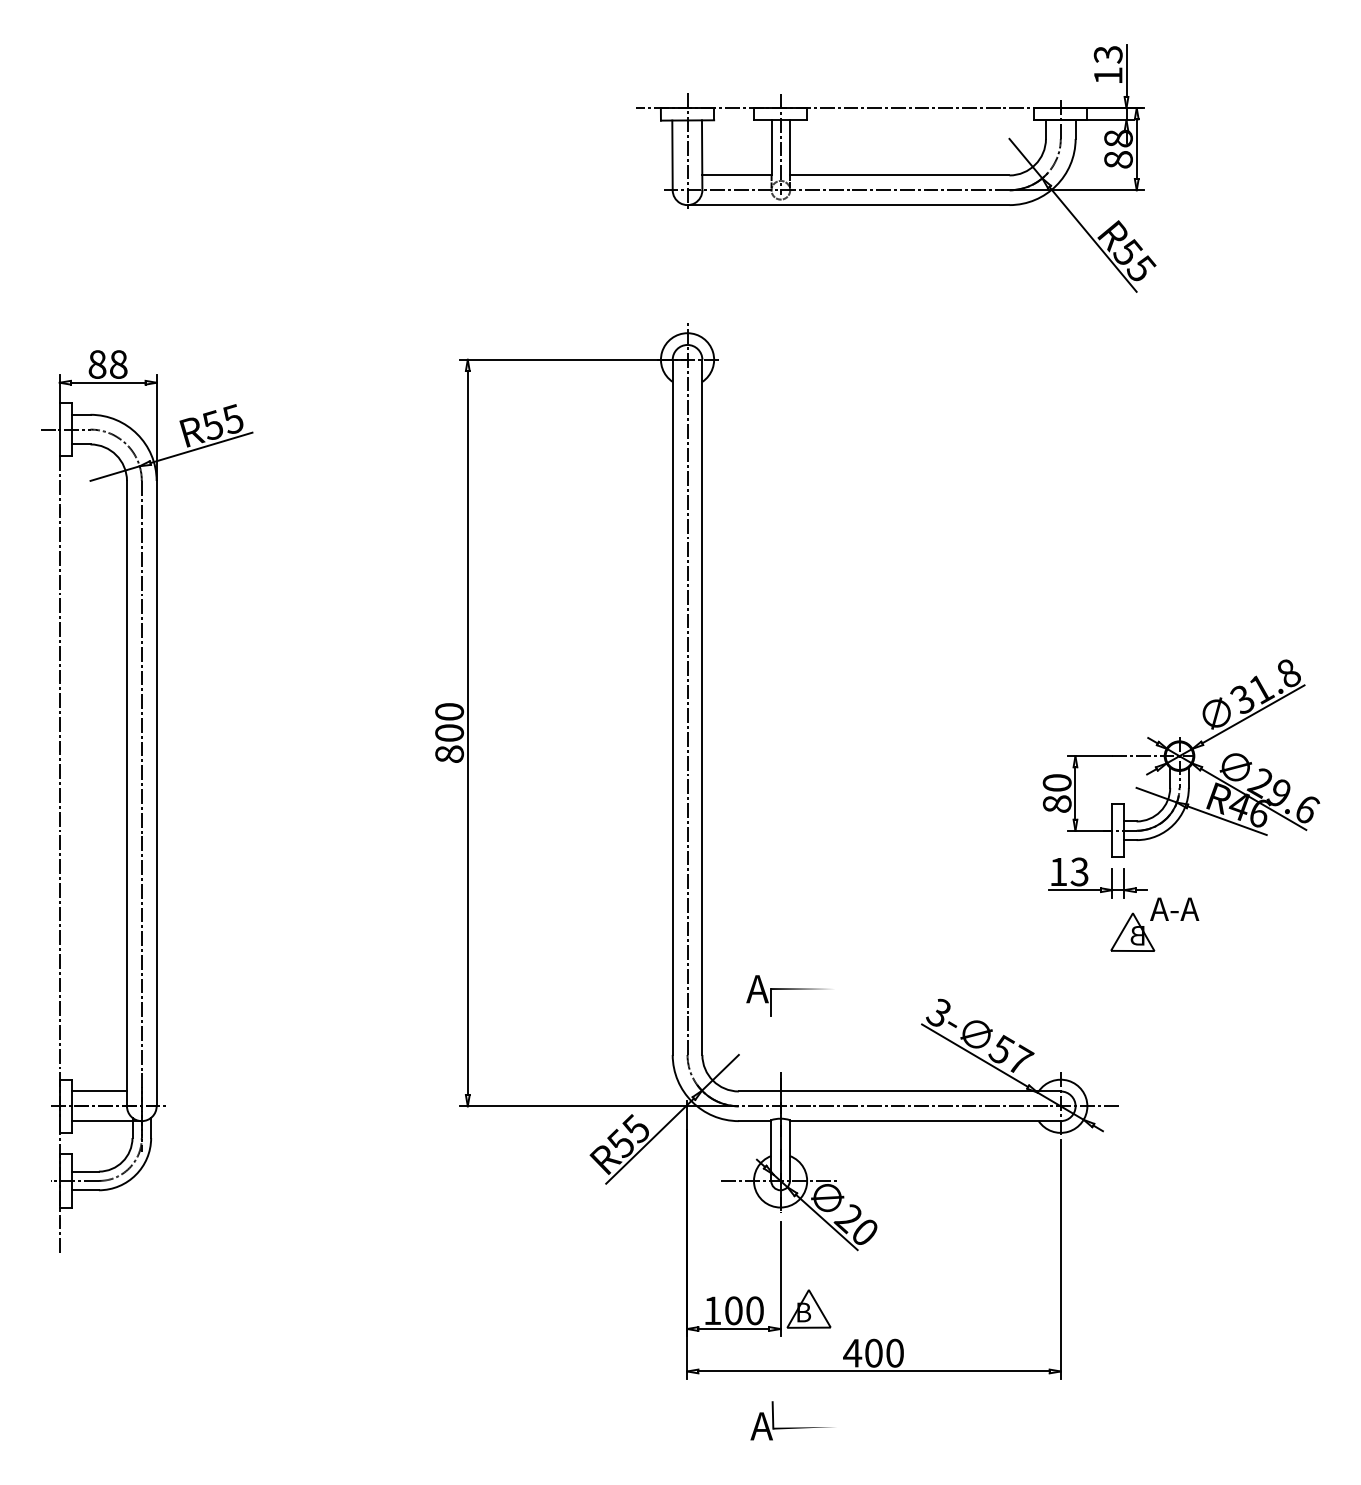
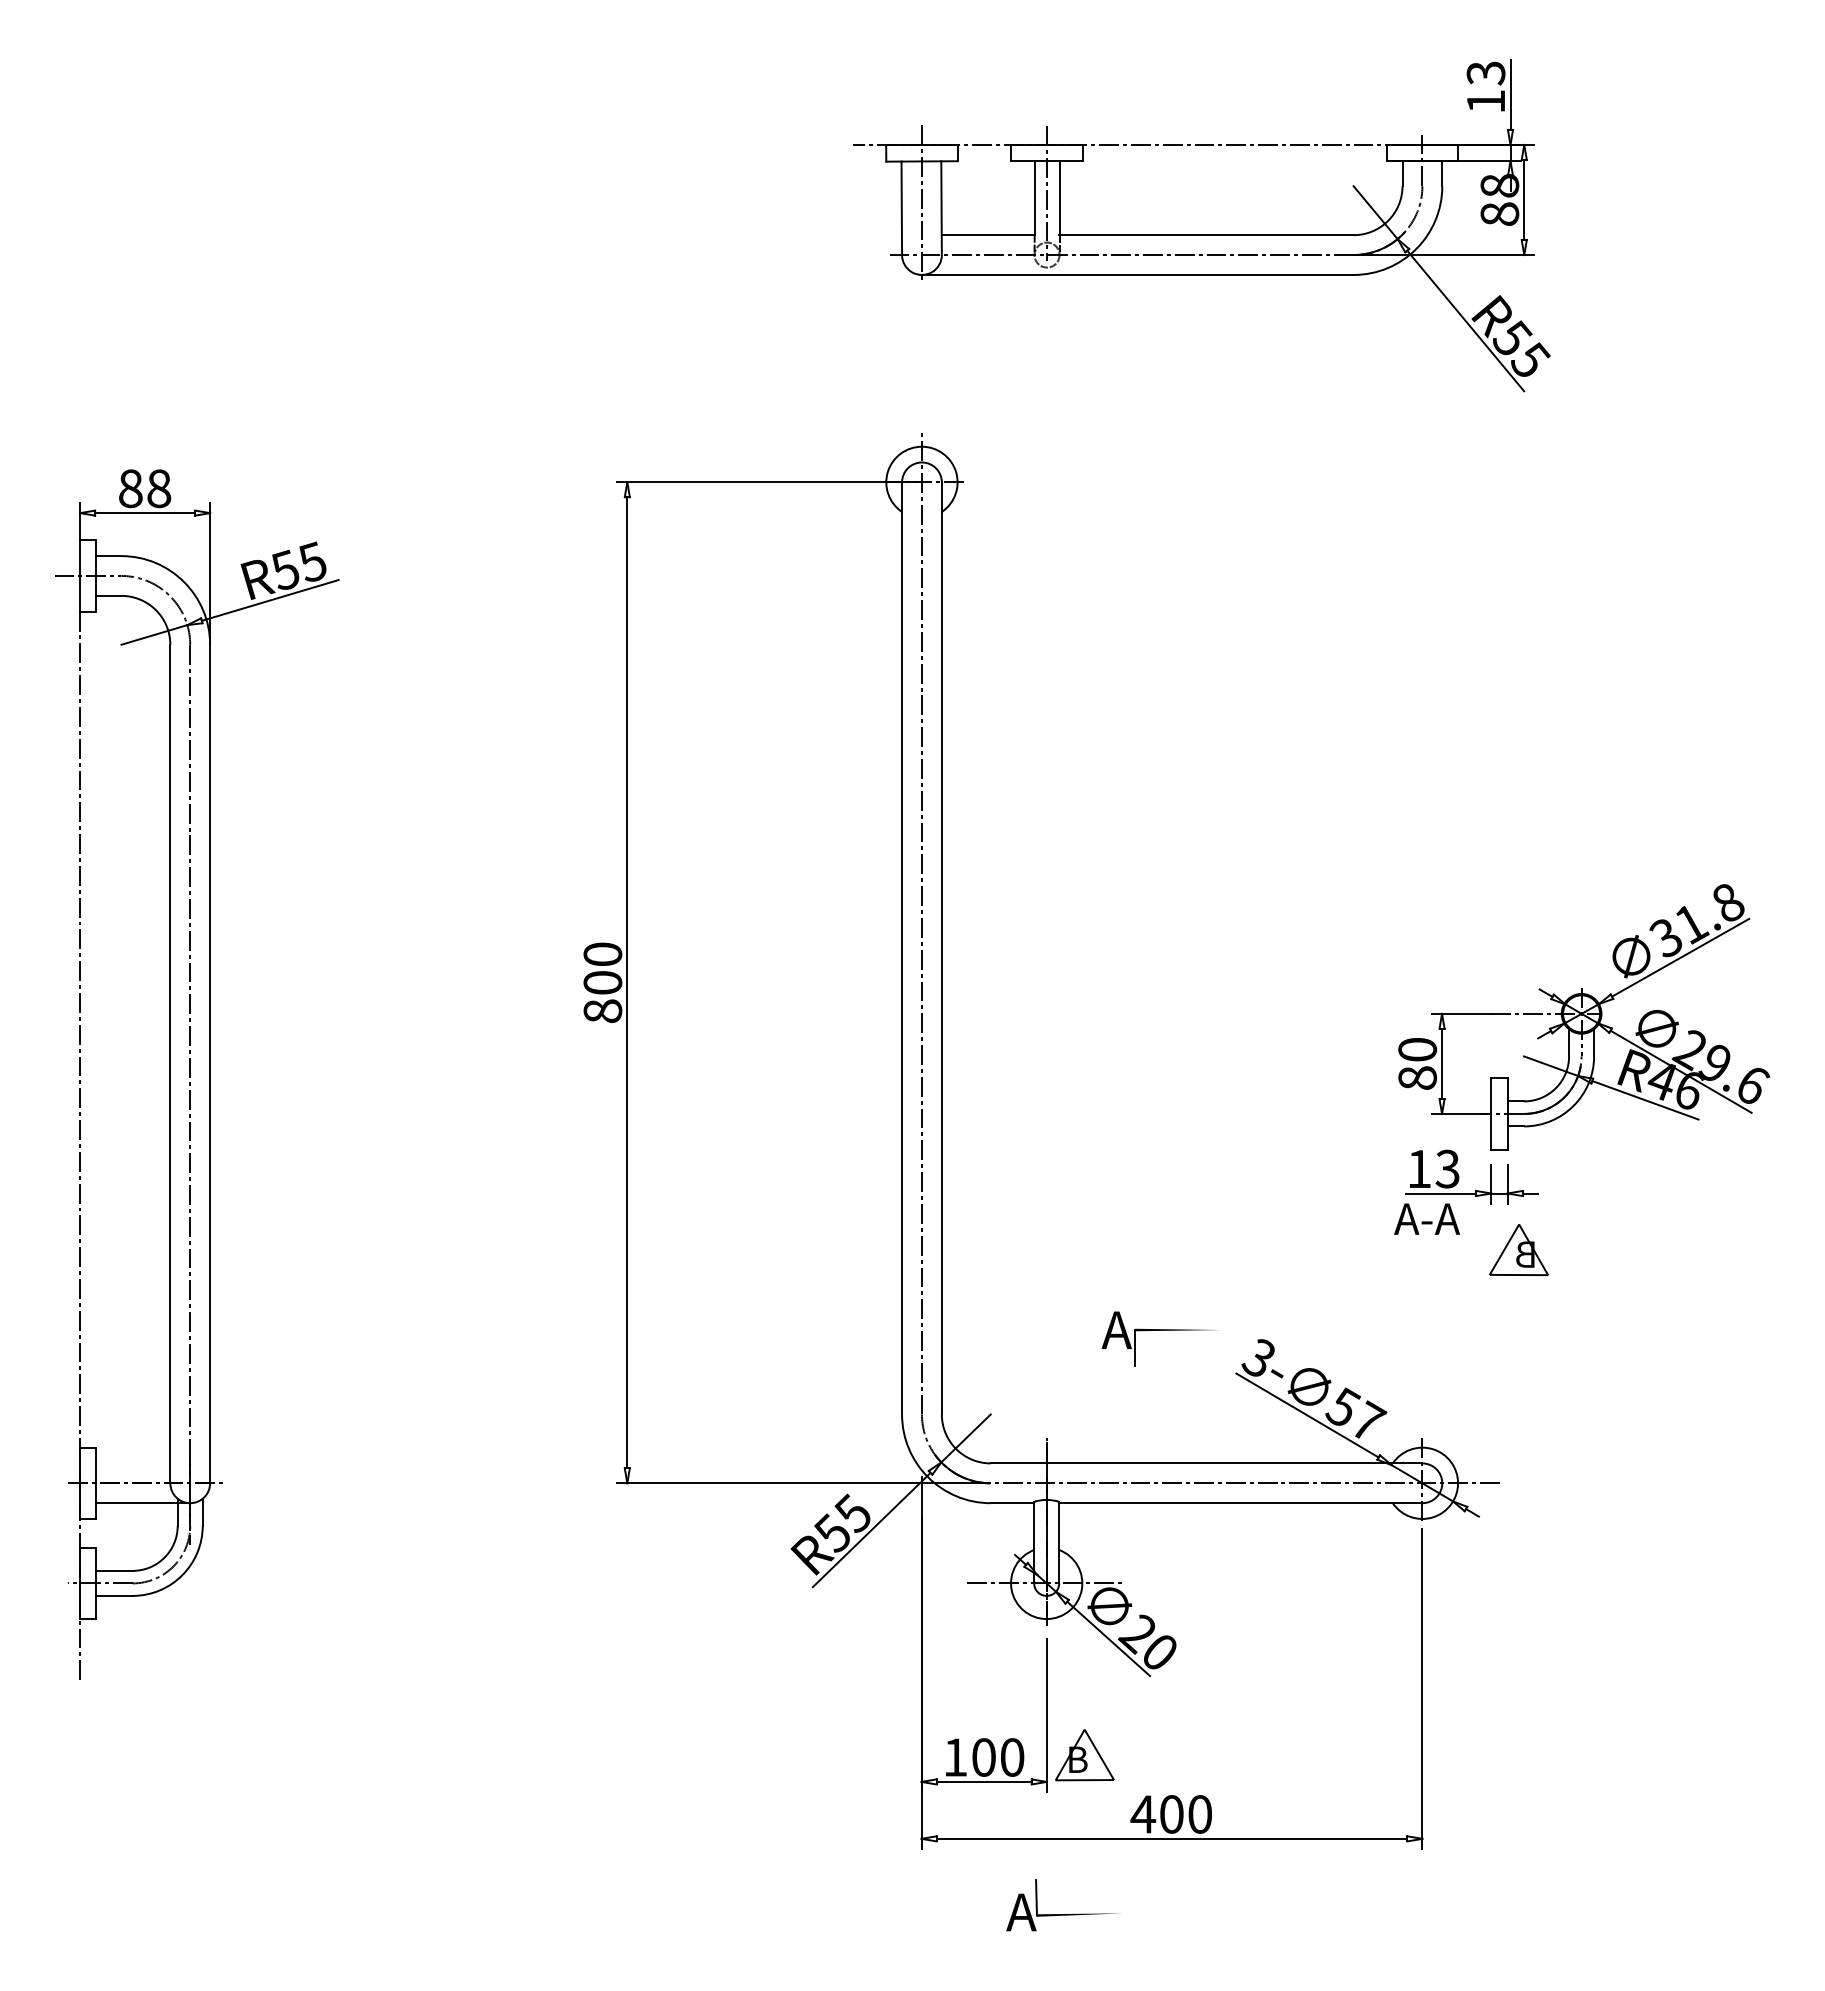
text: (1174, 908) -> (1427, 1218), moved
part: (788, 989) -> (1158, 1330), moved
line: (99, 1091) -> (133, 1463), removed

